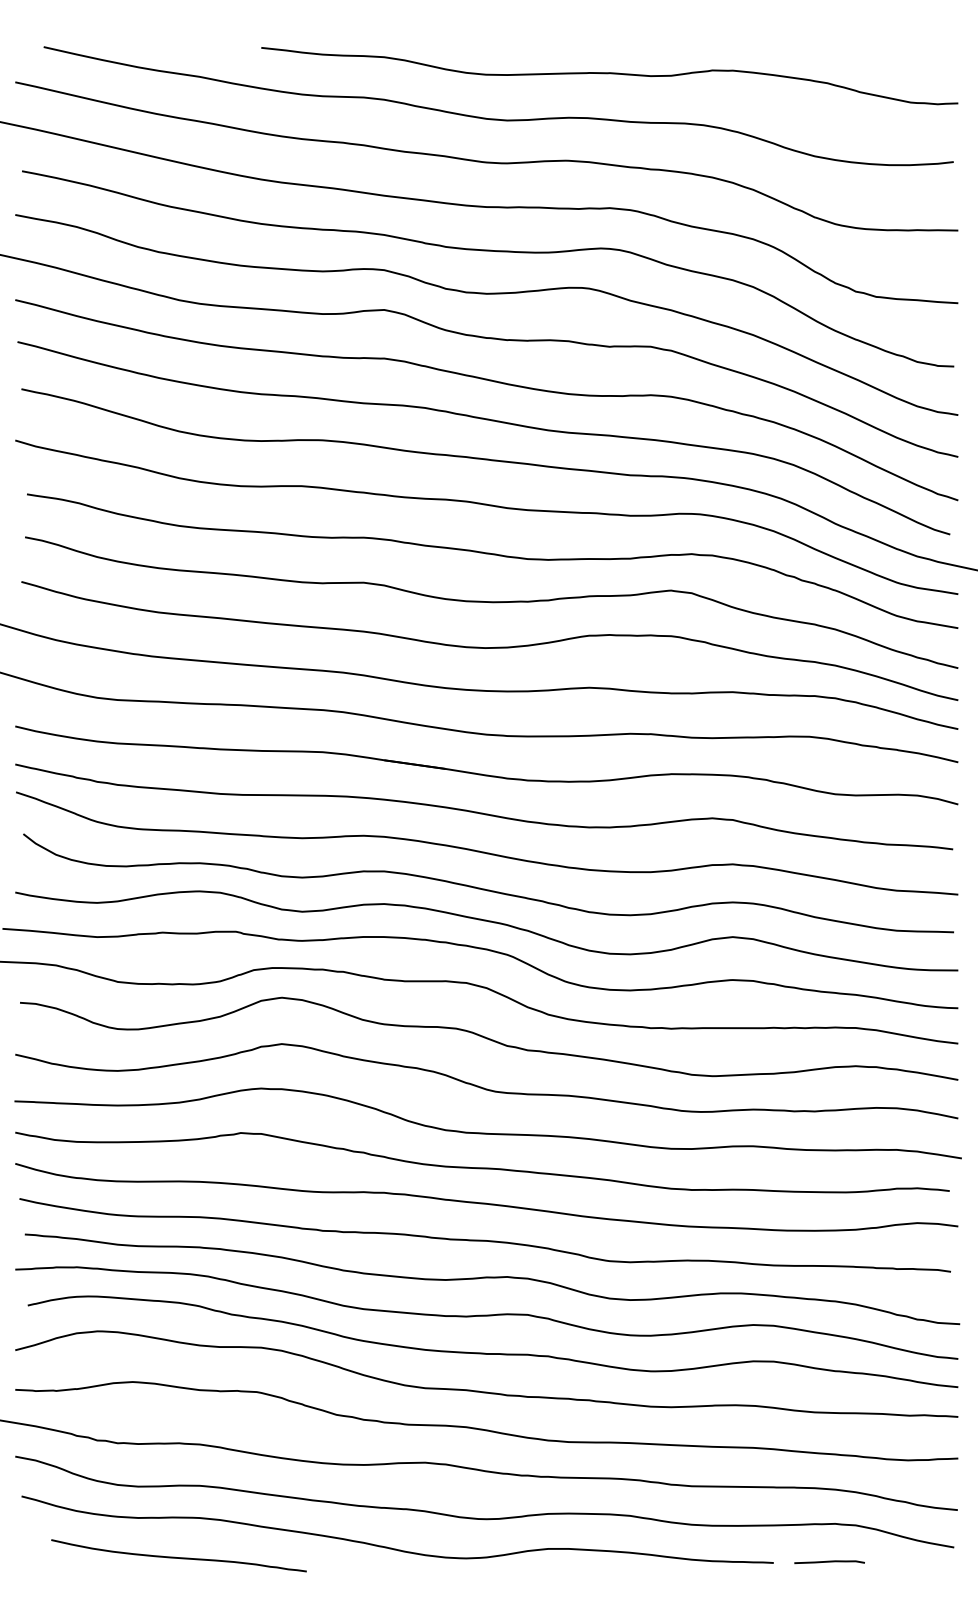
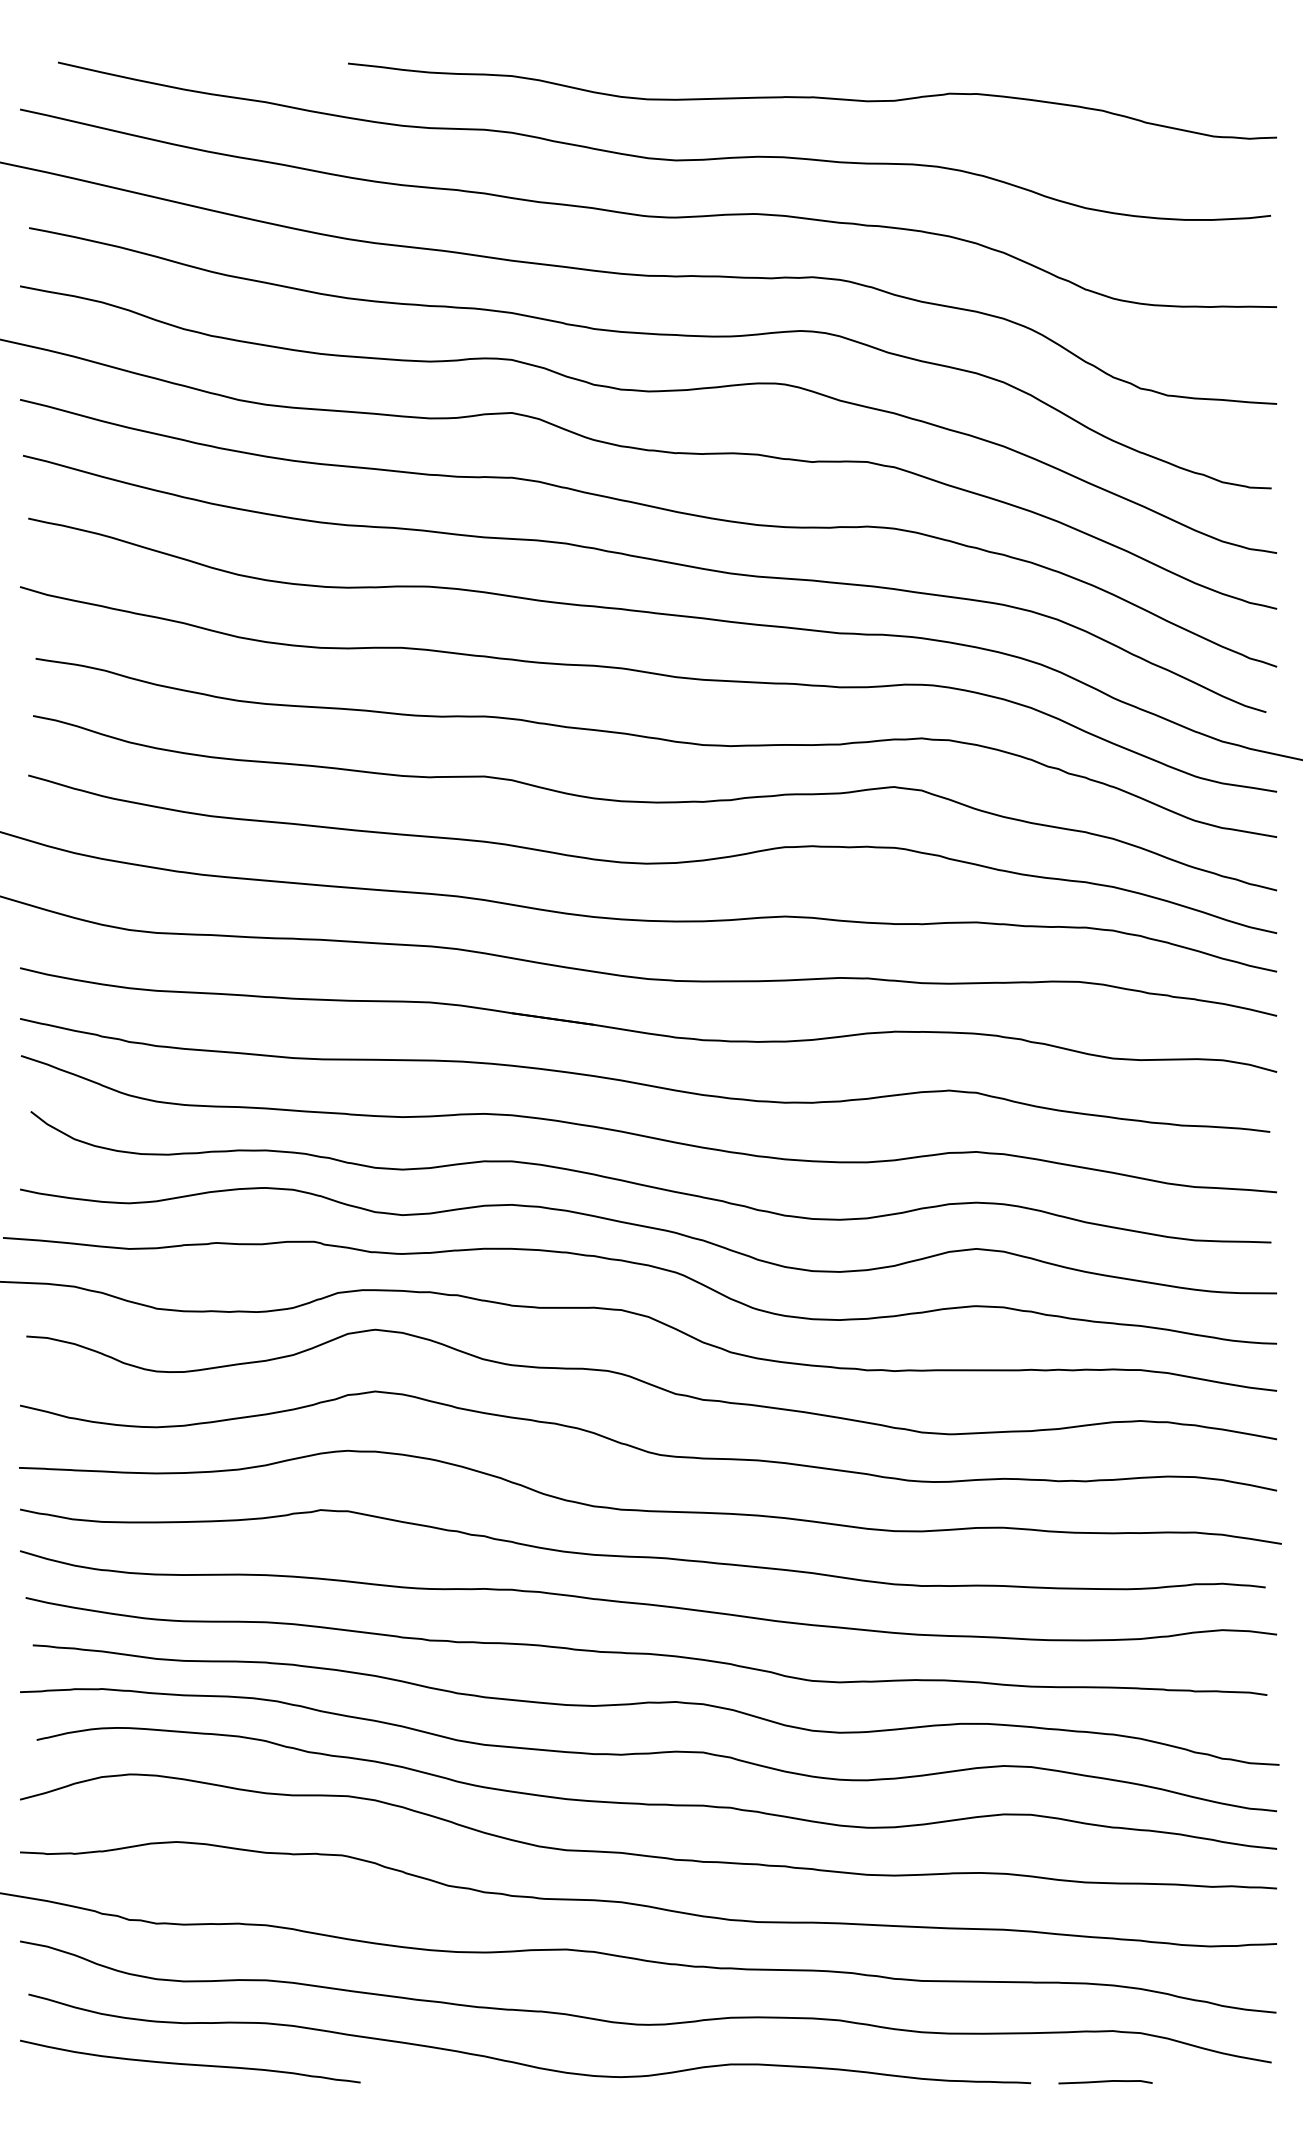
curve: (179, 1557) -> (190, 2063), moved

